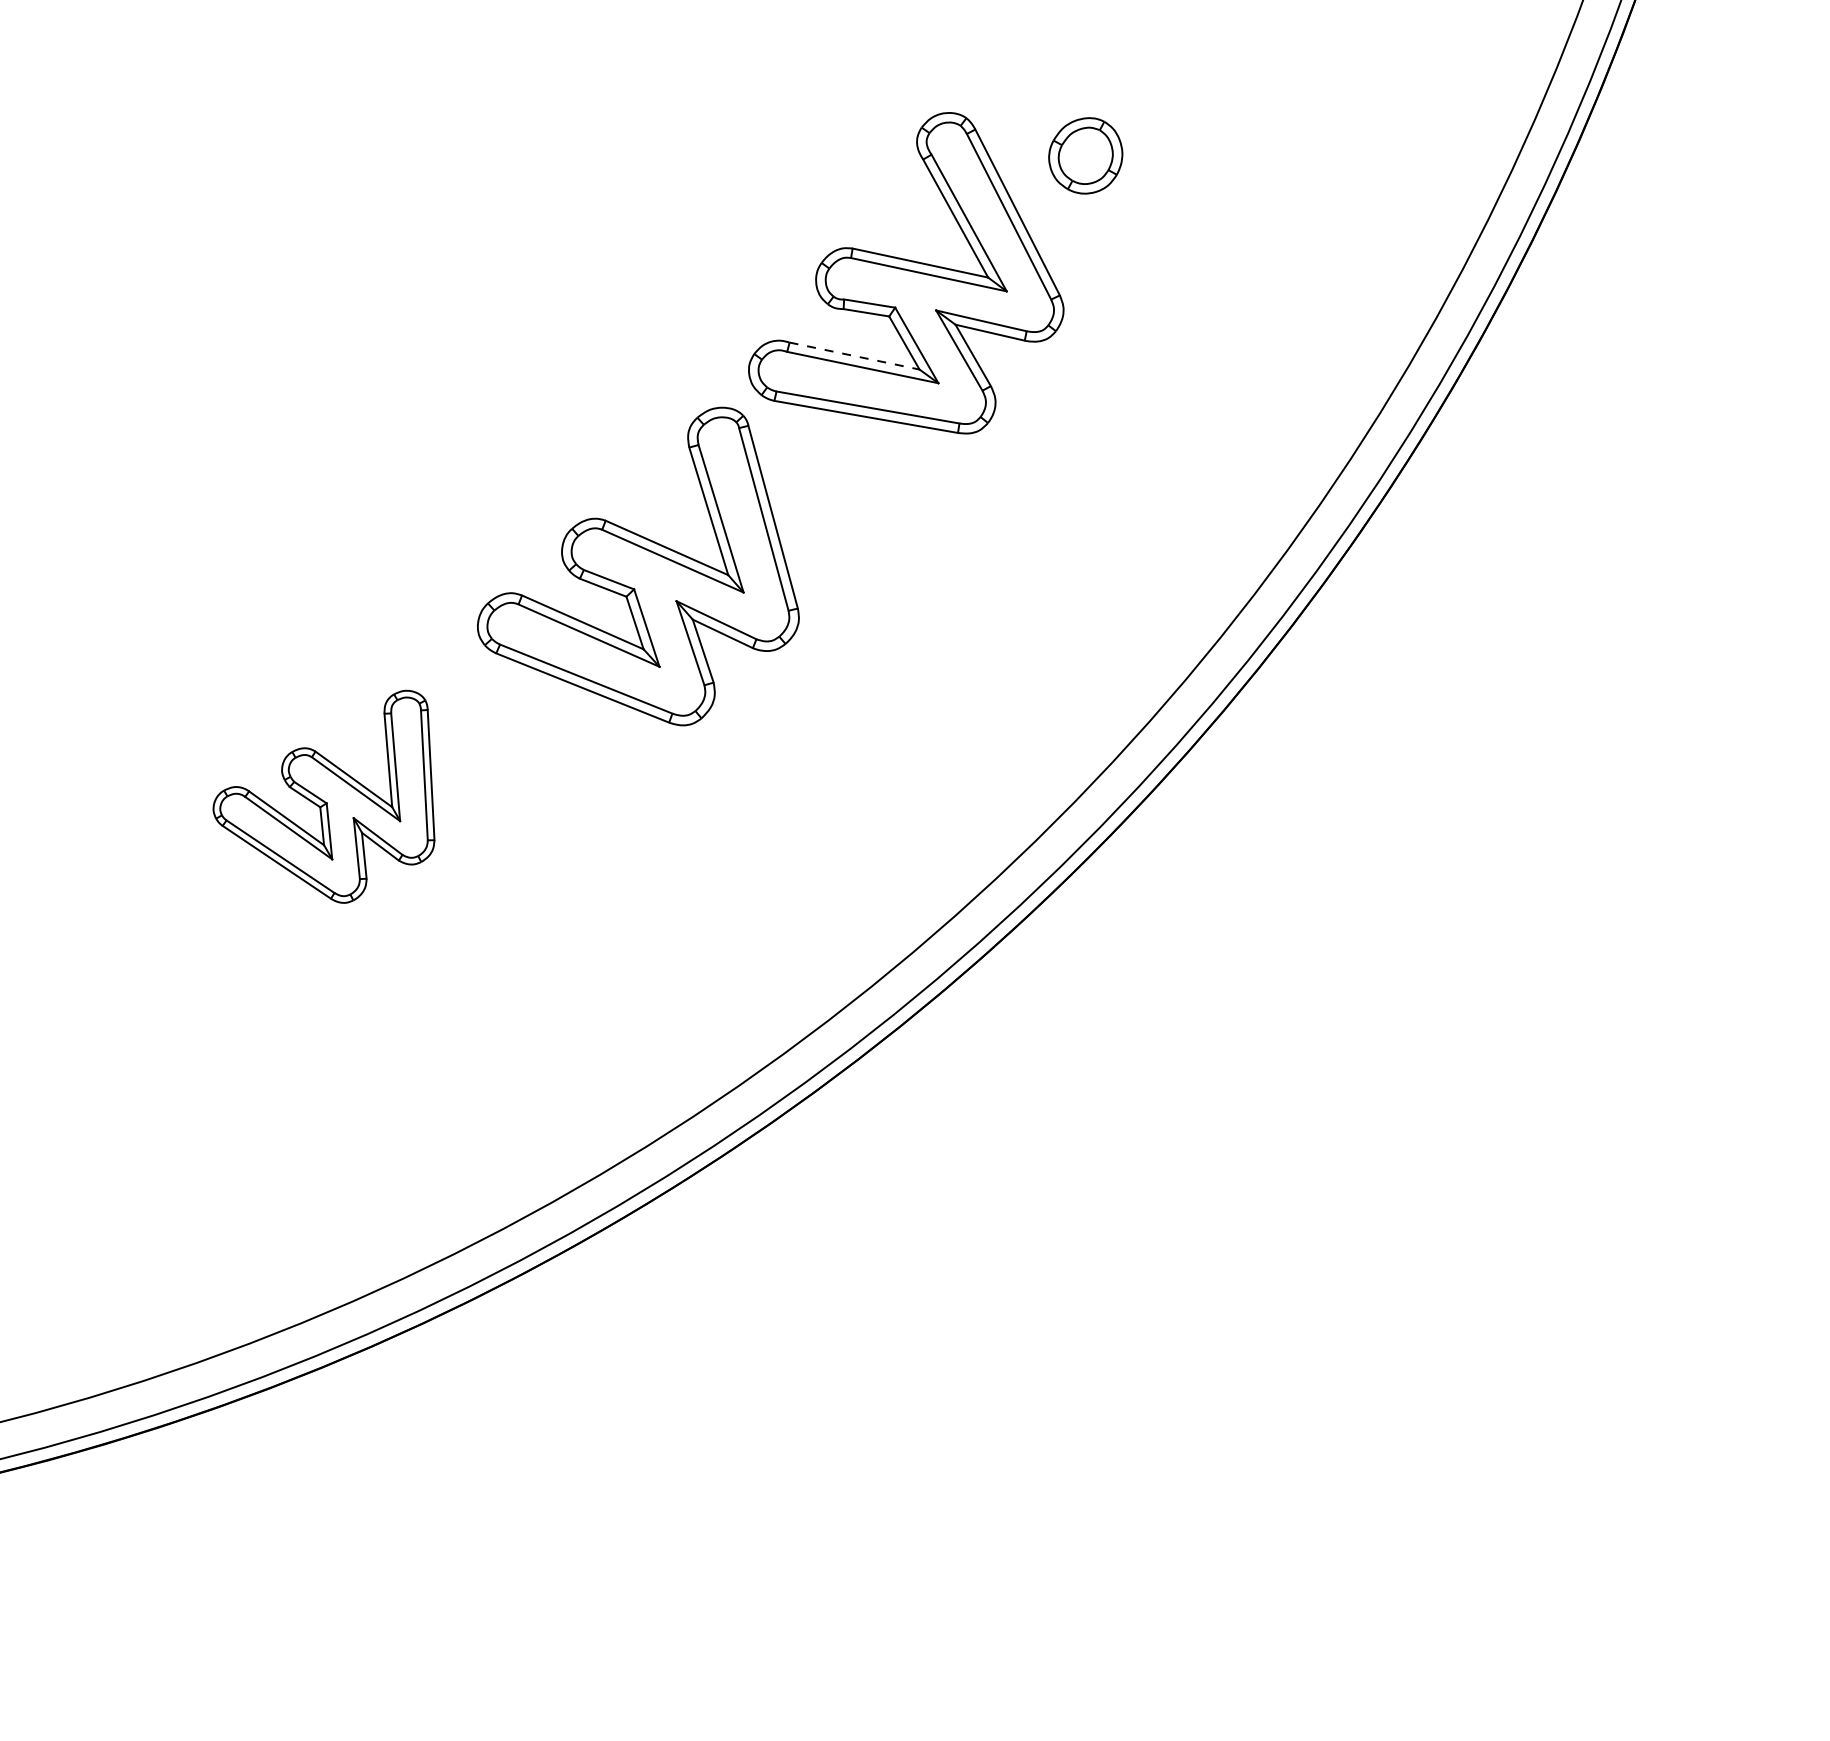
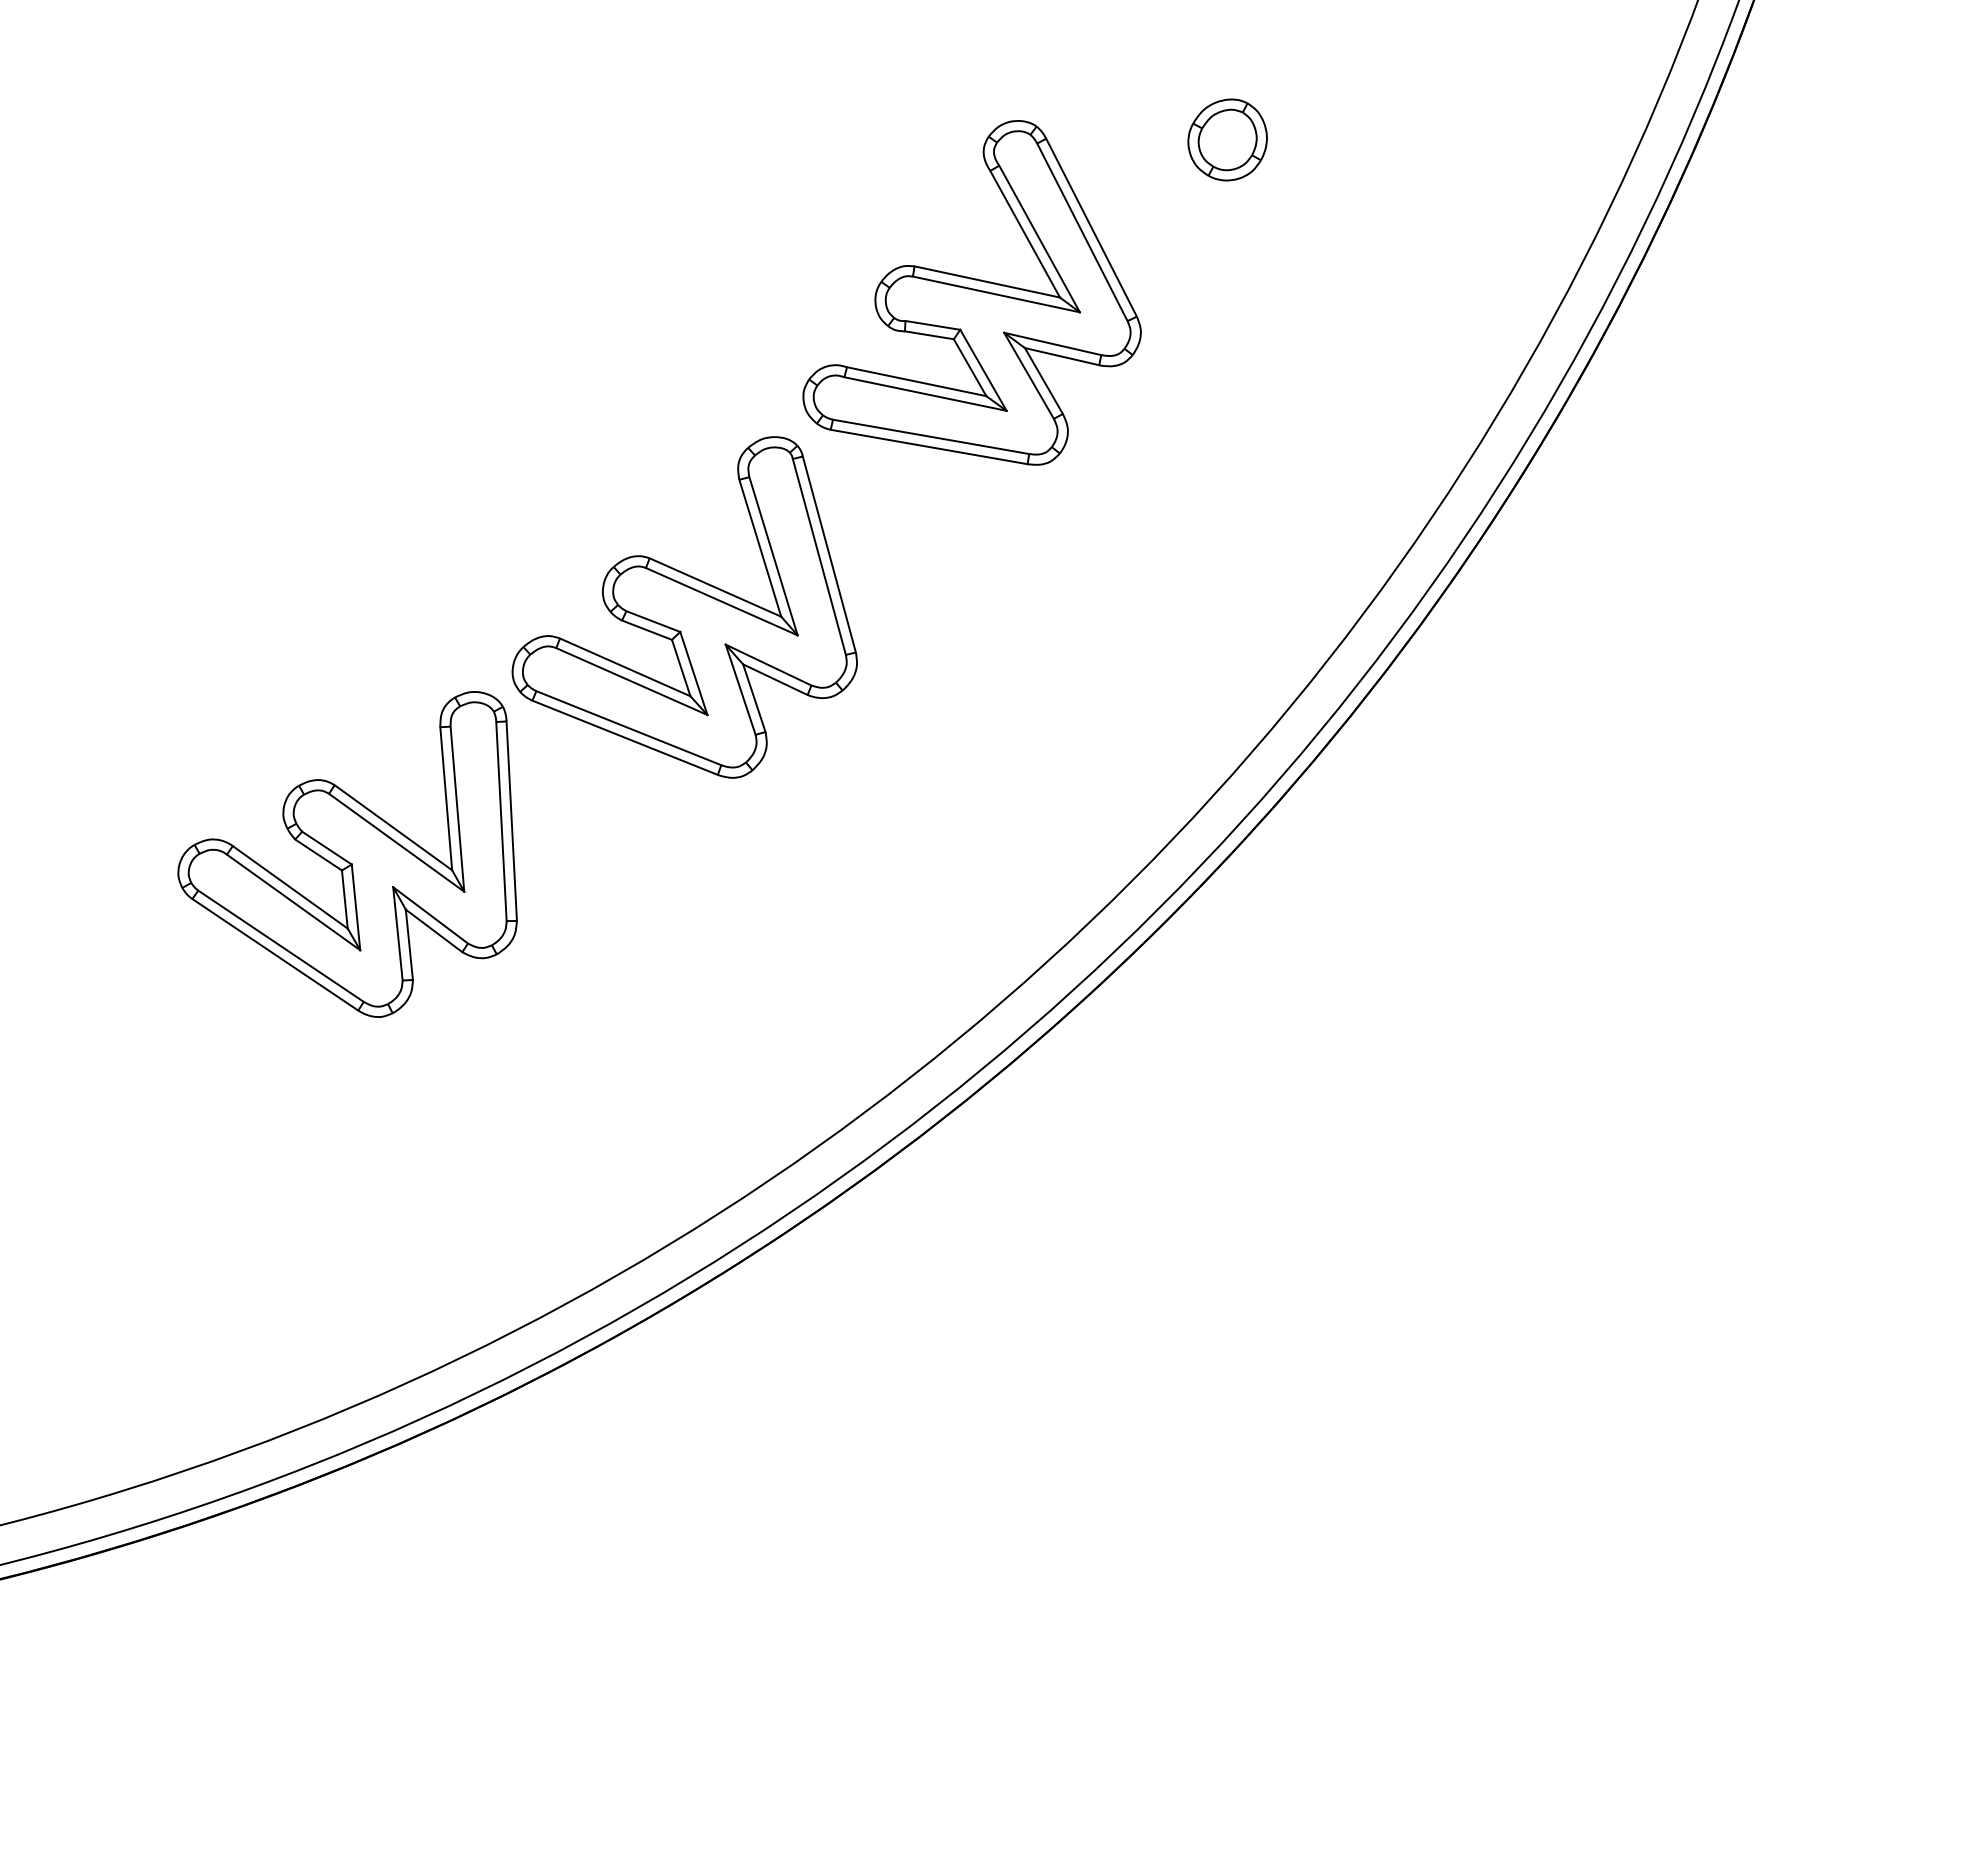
part: (1085, 155) -> (1227, 139), moved
line: (855, 355) -> (917, 381), dashed -> solid
part: (323, 796) -> (347, 854), size x1.43

